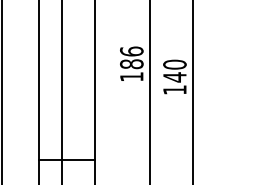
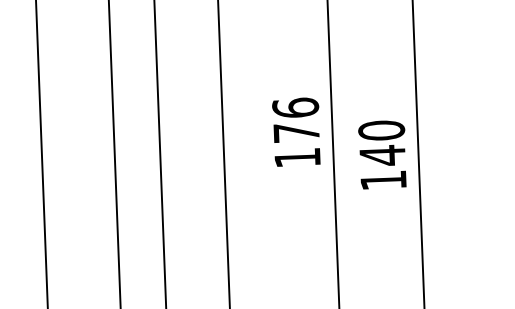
text: (131, 64) -> (296, 133), 186 -> 176

